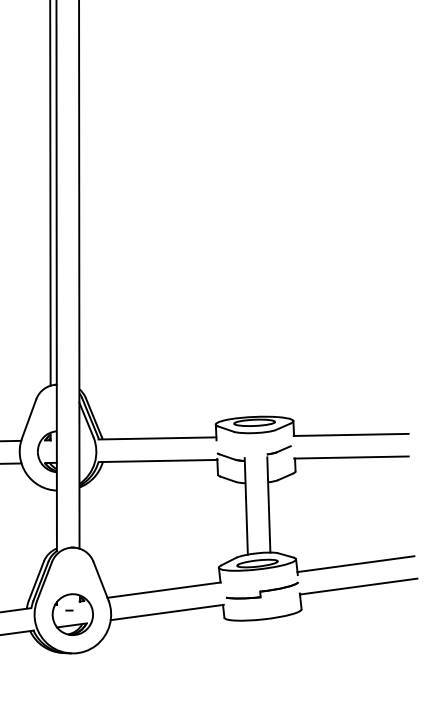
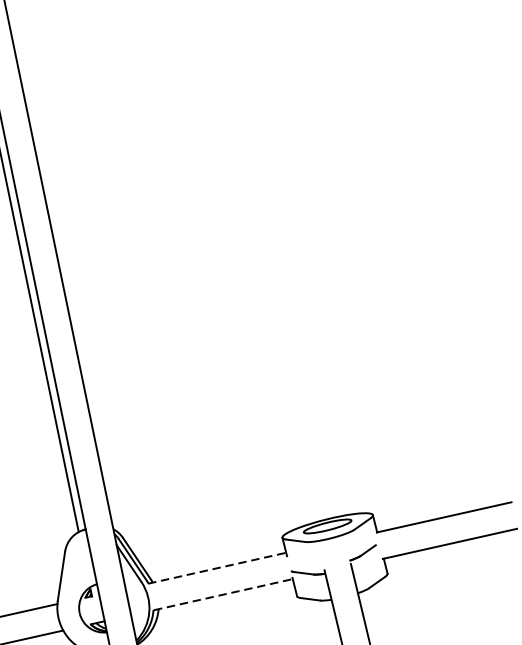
line: (157, 438) -> (217, 568), solid -> dashed
line: (158, 461) -> (223, 595), solid -> dashed

